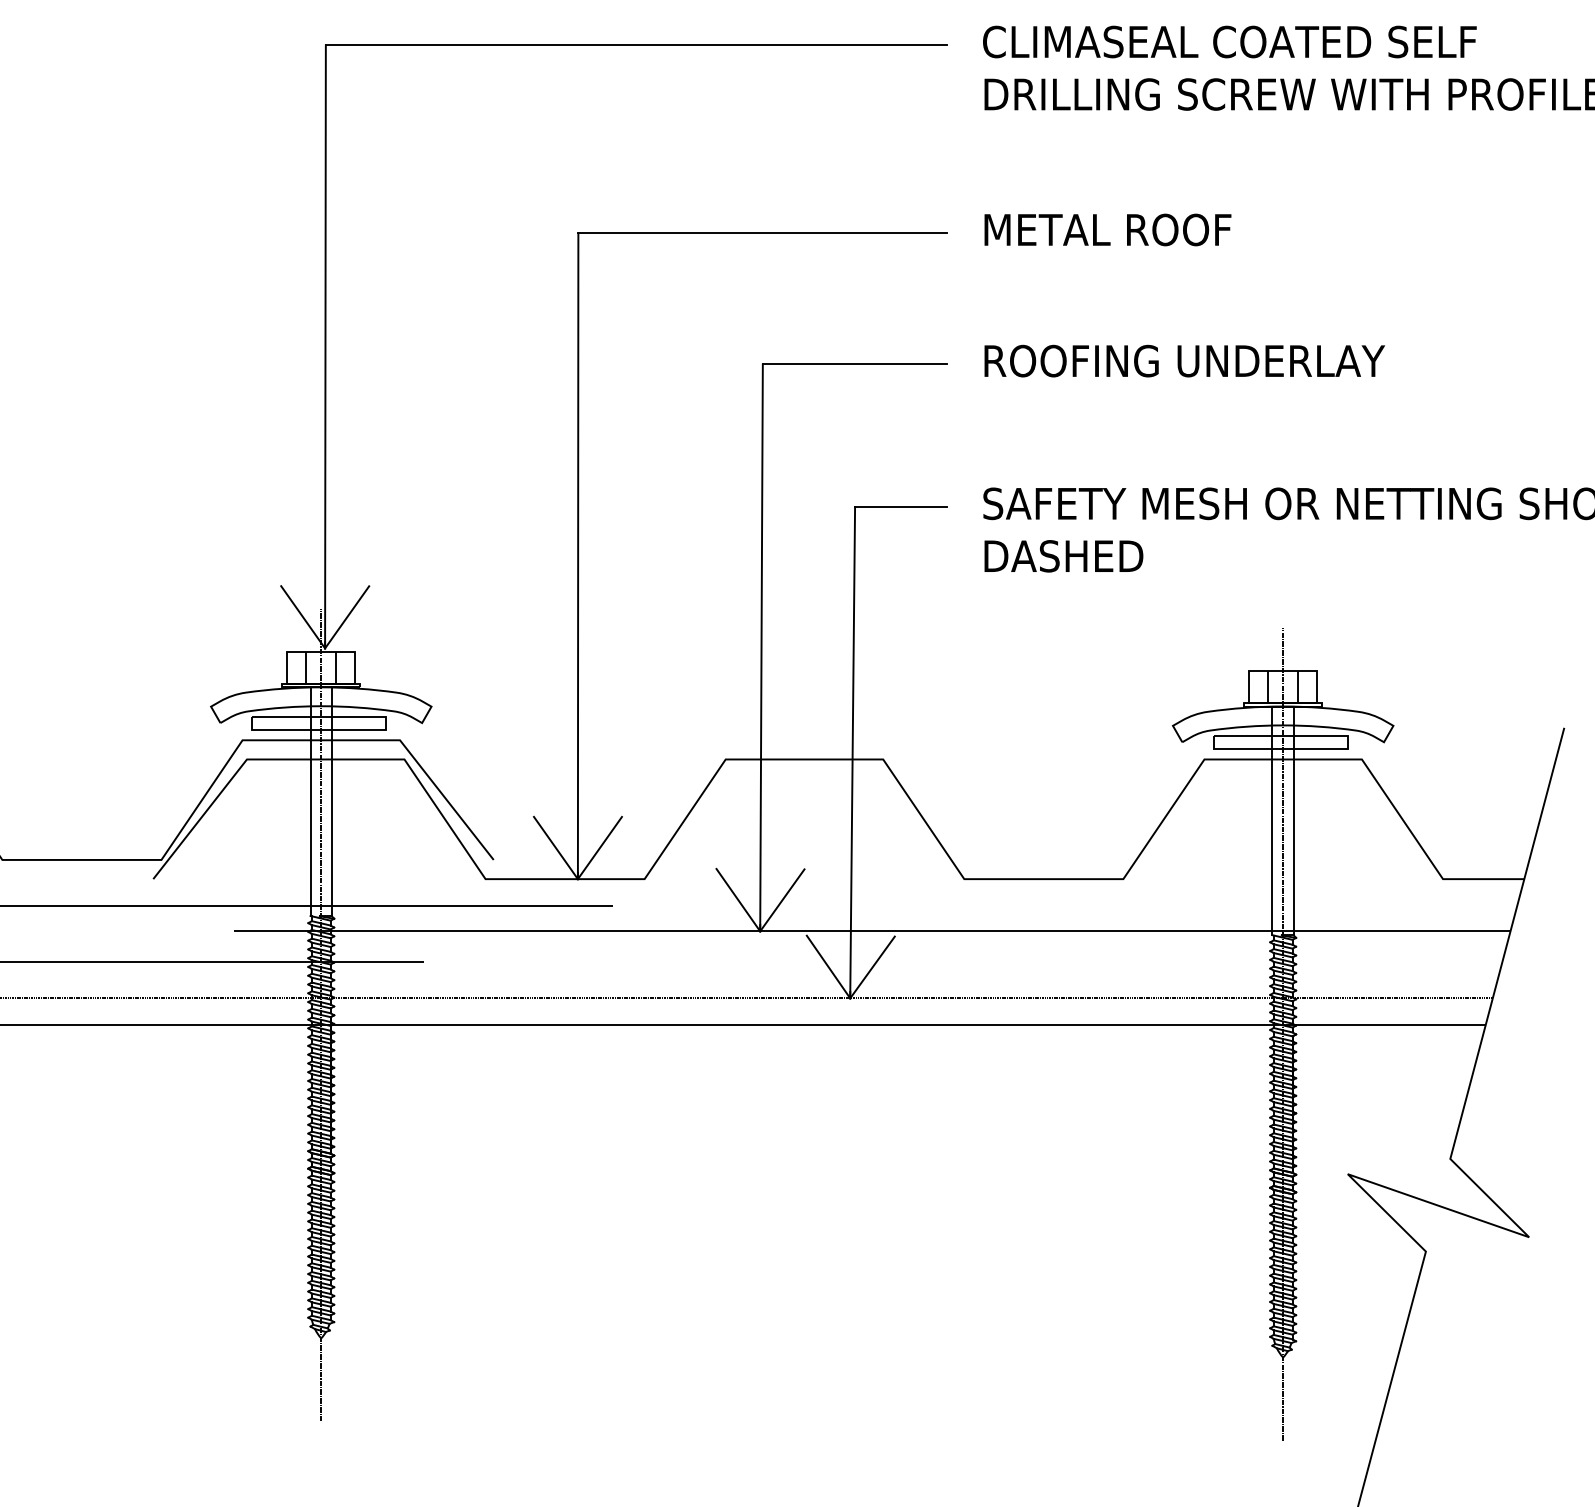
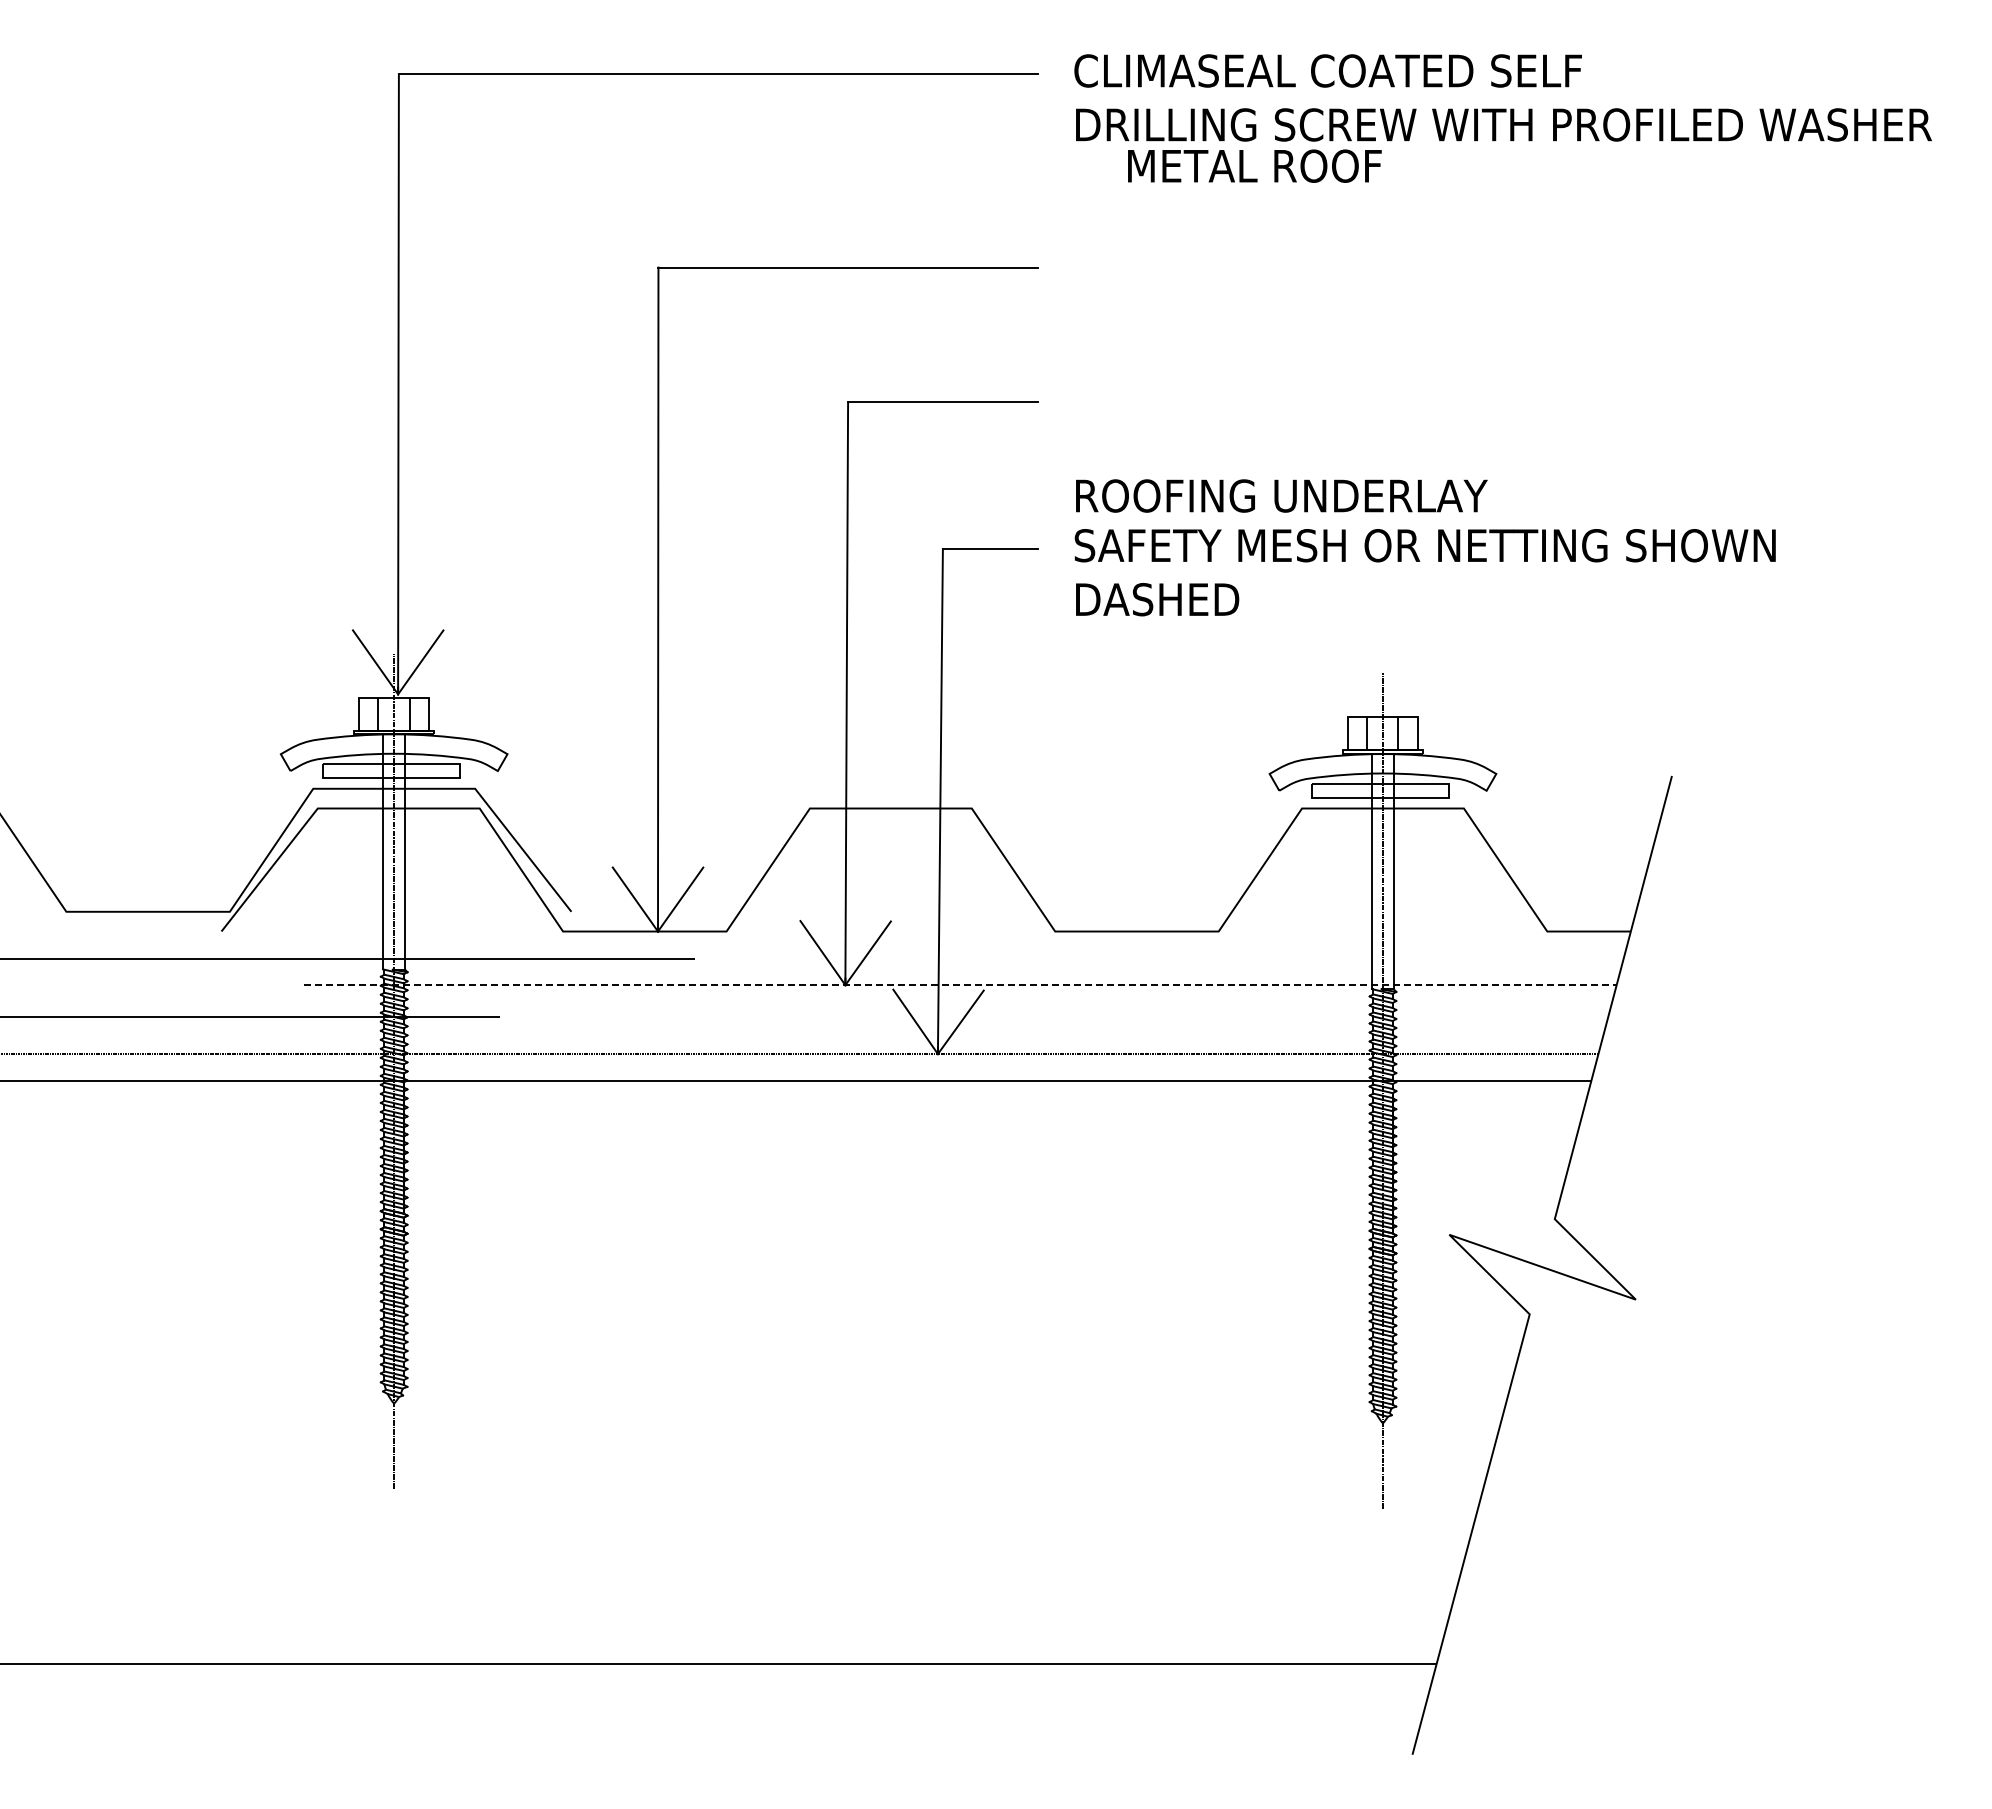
text: (1107, 229) -> (1254, 165), moved
text: (1184, 360) -> (1281, 495), moved
line: (873, 931) -> (961, 985), solid -> dashed

